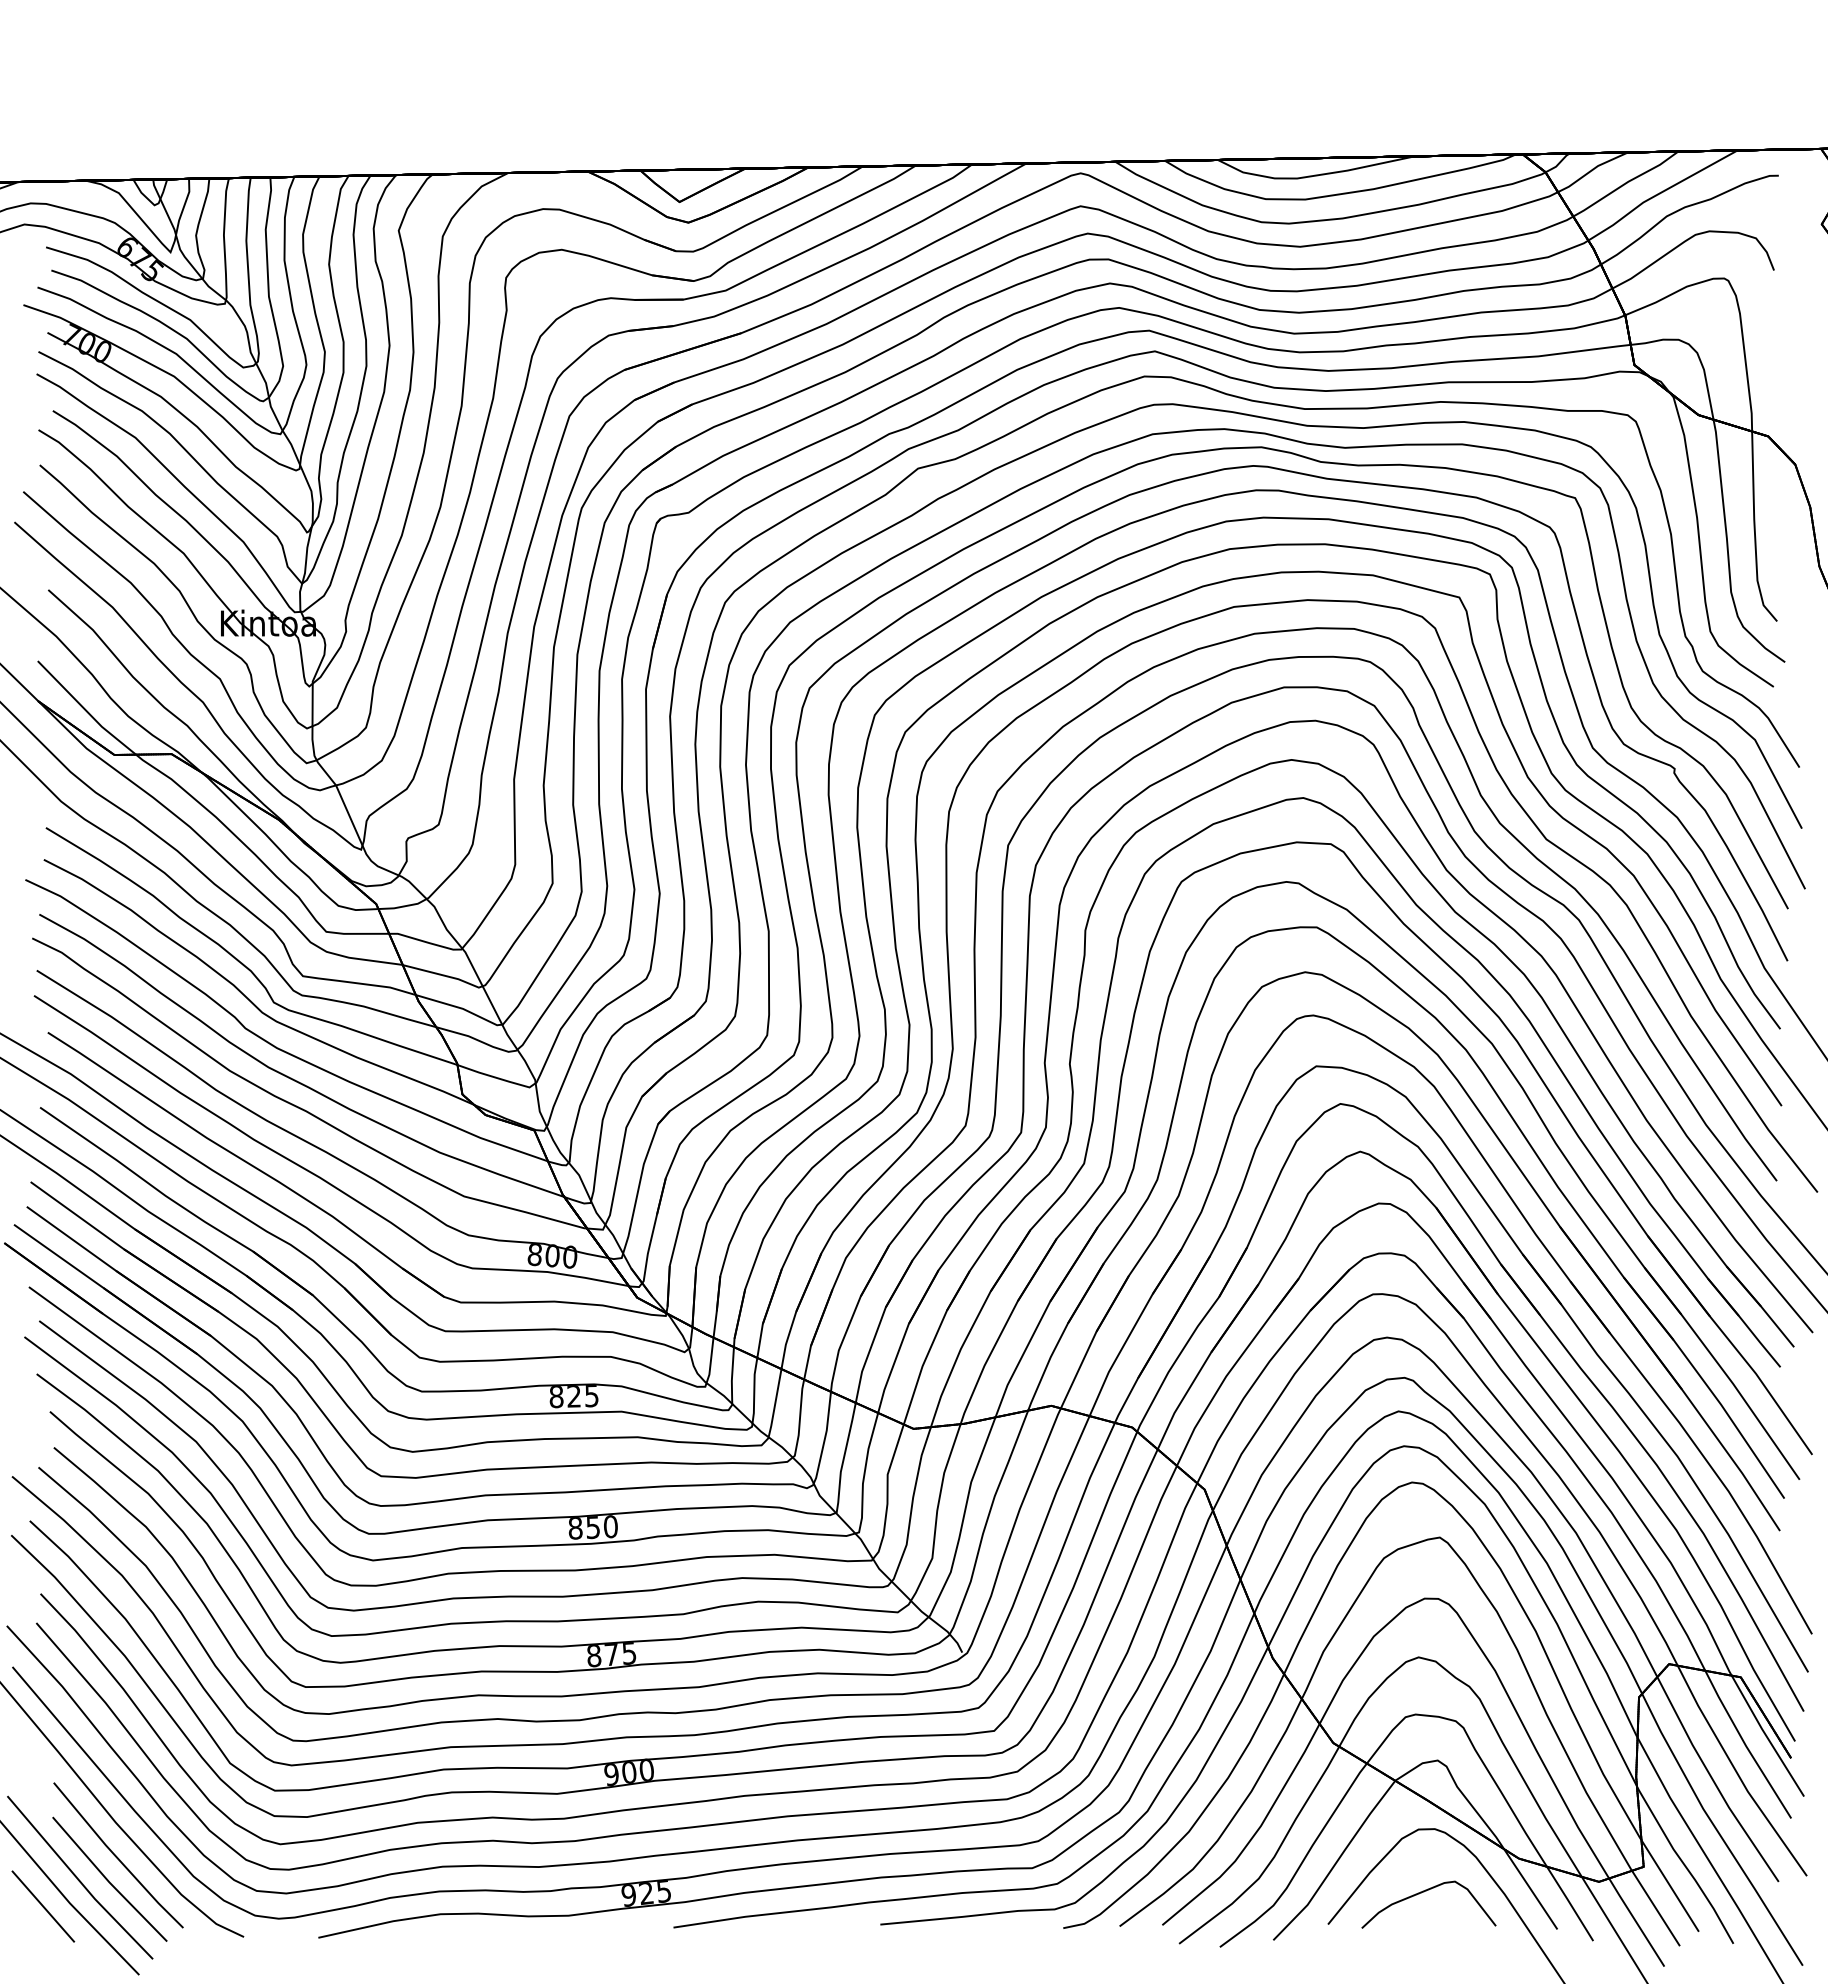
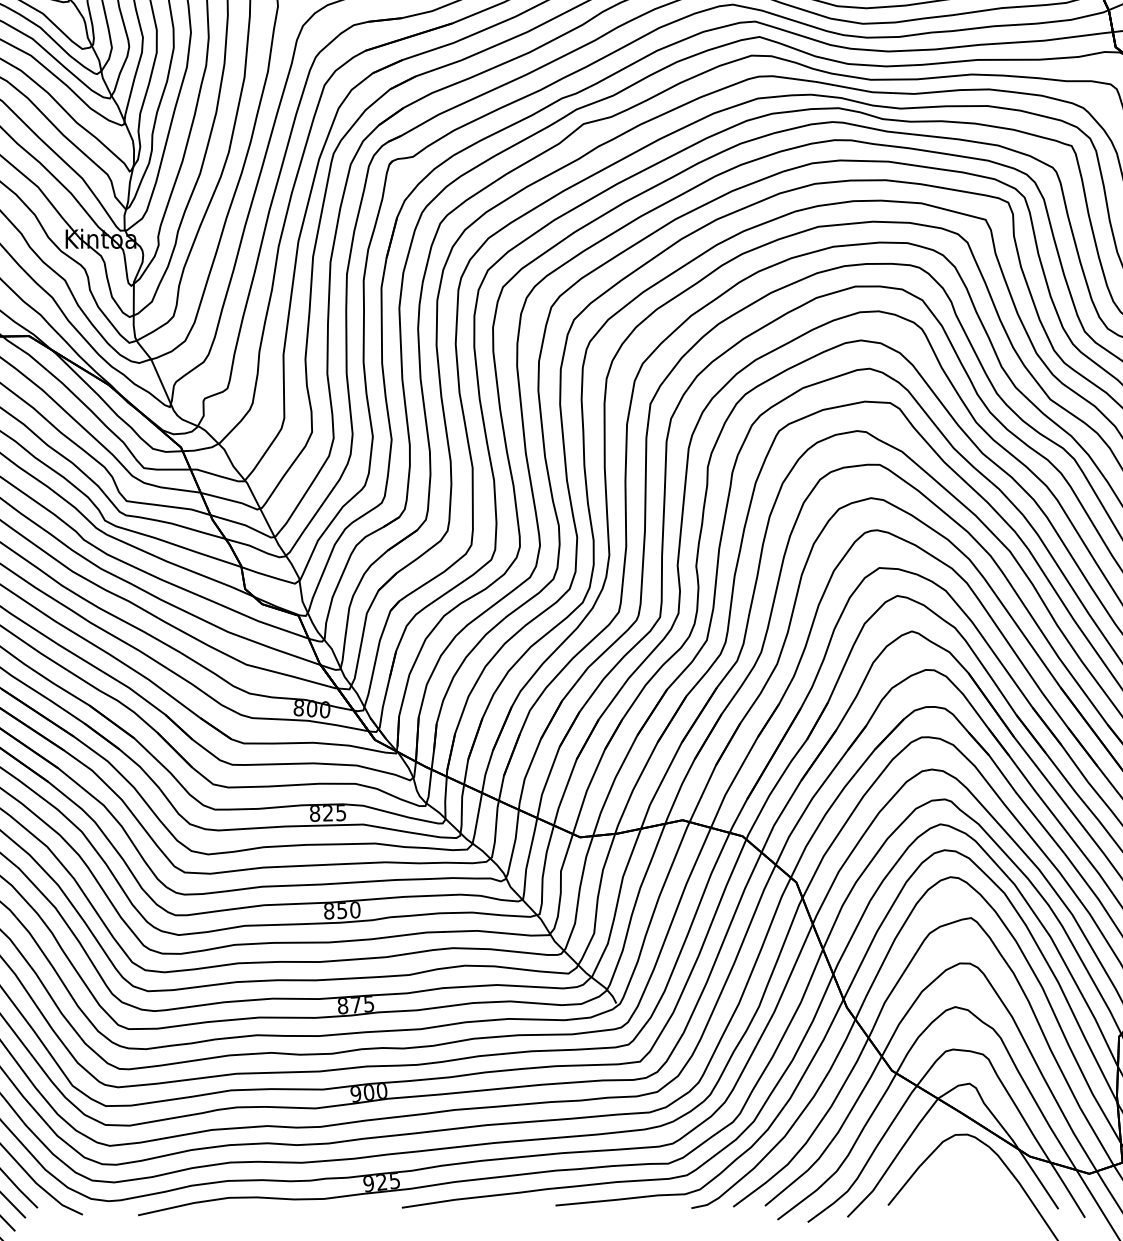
curve: (1424, 1892) -> (959, 1181), removed

